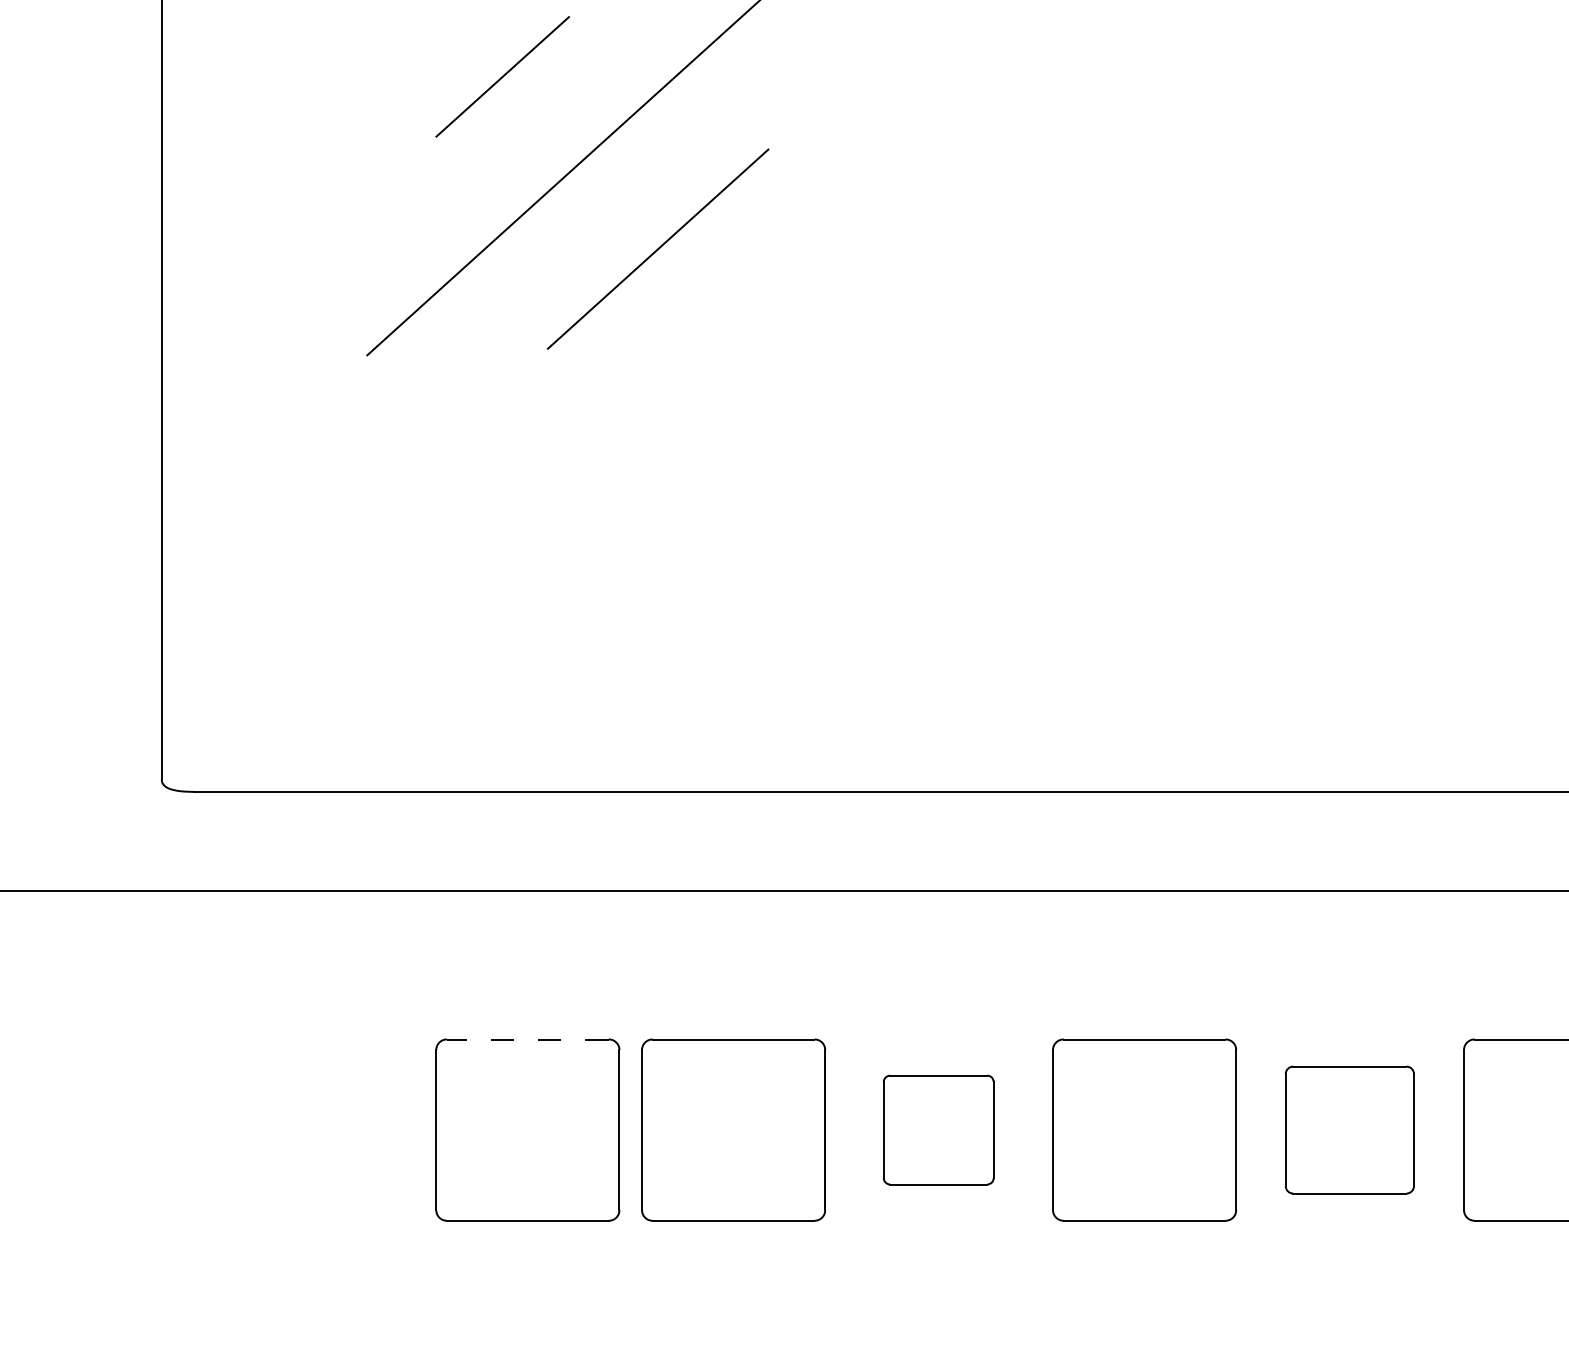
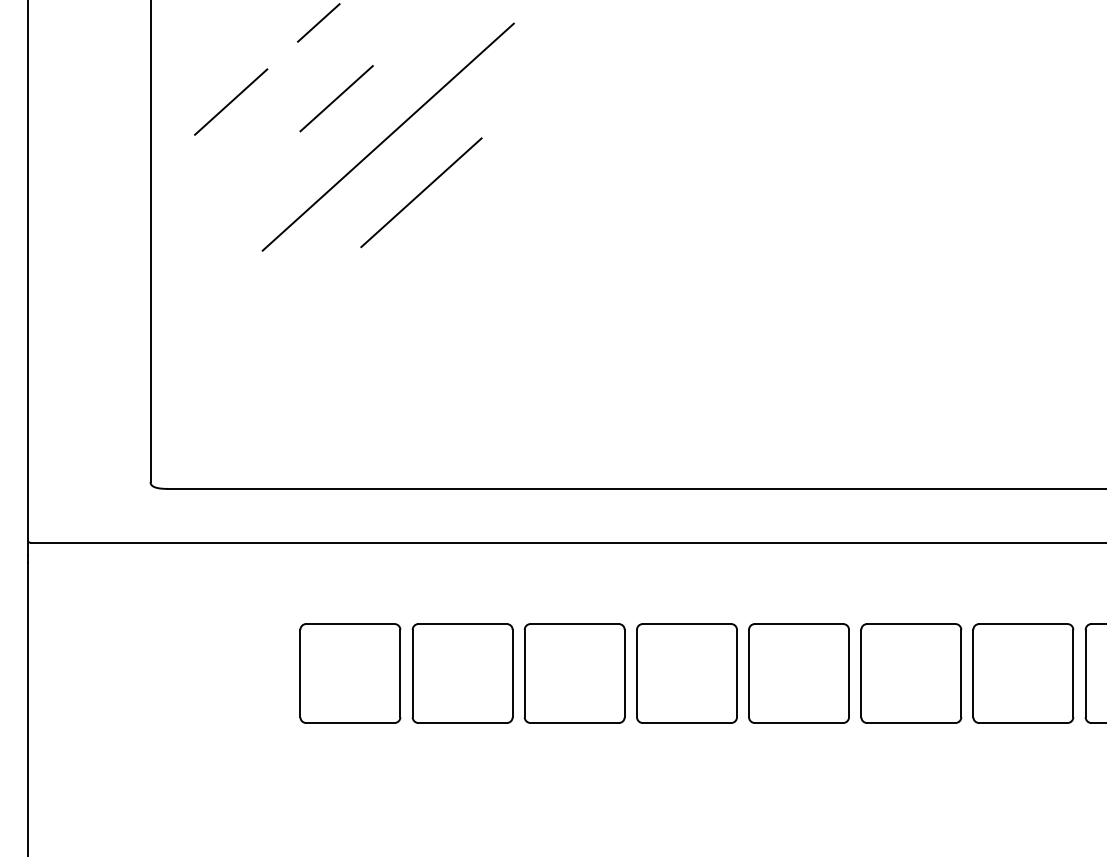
line: (310, 82) -> (231, 101), added
line: (526, 1040) -> (349, 624), dashed -> solid
part: (938, 1130) -> (574, 673), size x1.67
part: (1348, 1130) -> (798, 673), size x1.43

